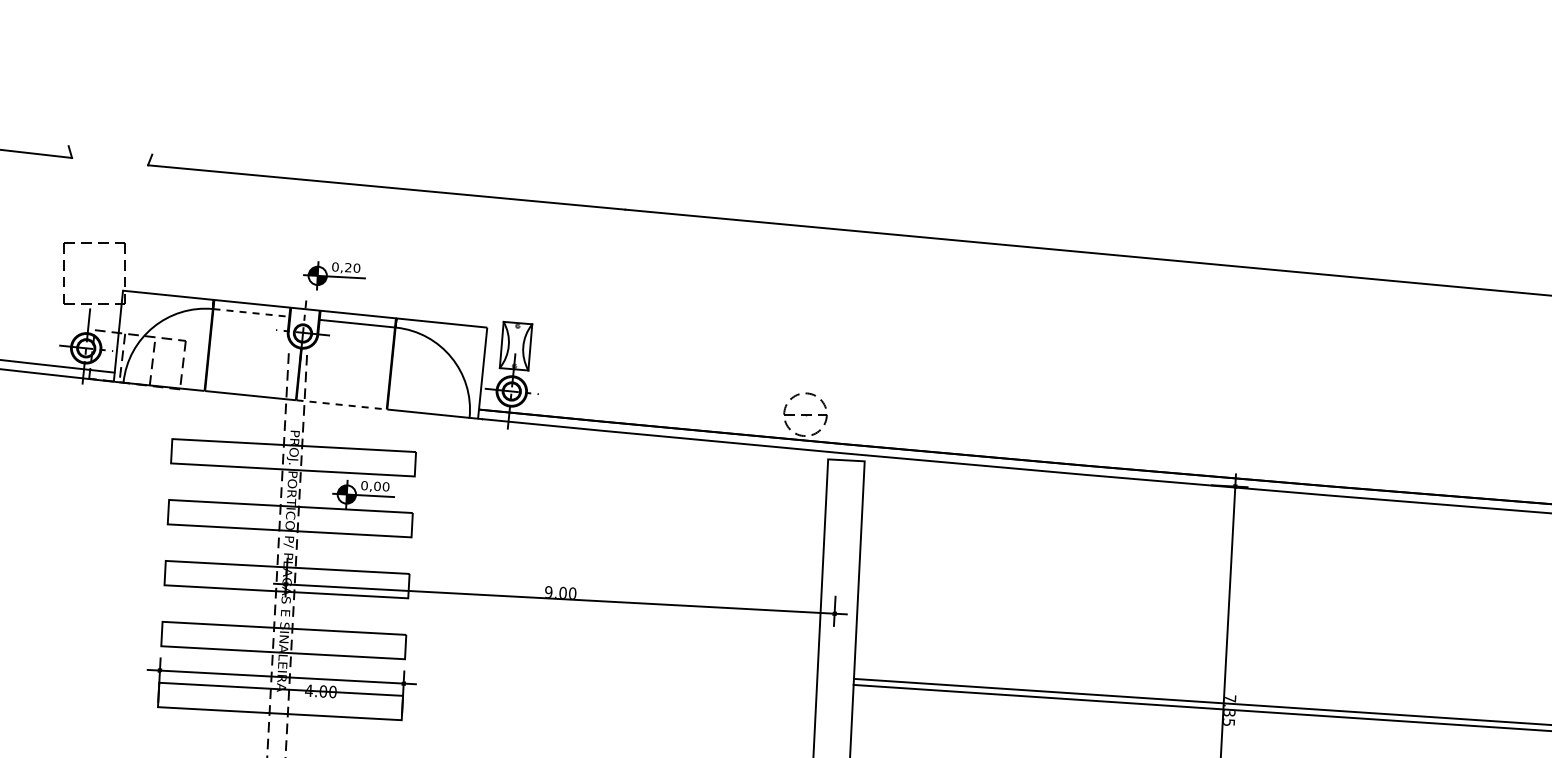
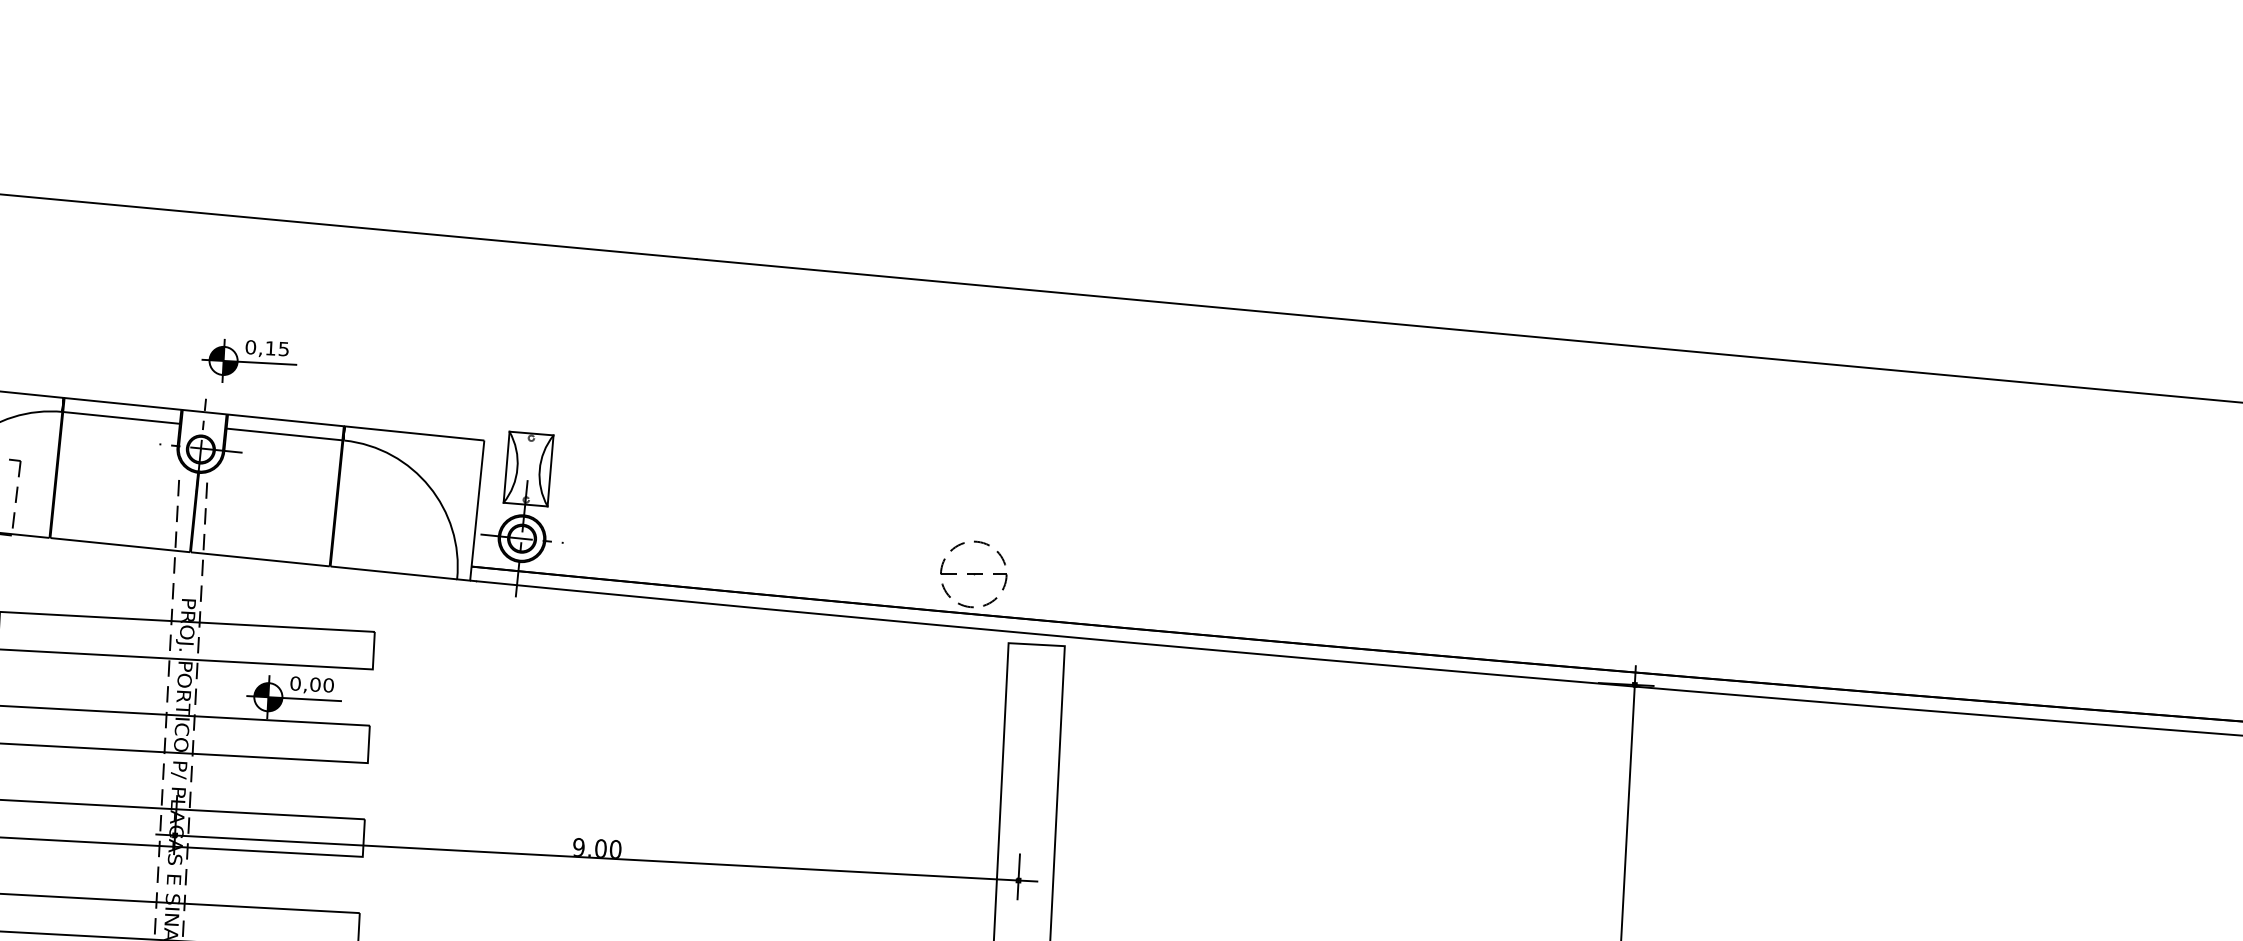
text: (352, 267) -> (277, 348), 0,20 -> 0,15
line: (251, 312) -> (121, 417), dashed -> solid
line: (342, 404) -> (261, 558), dashed -> solid

